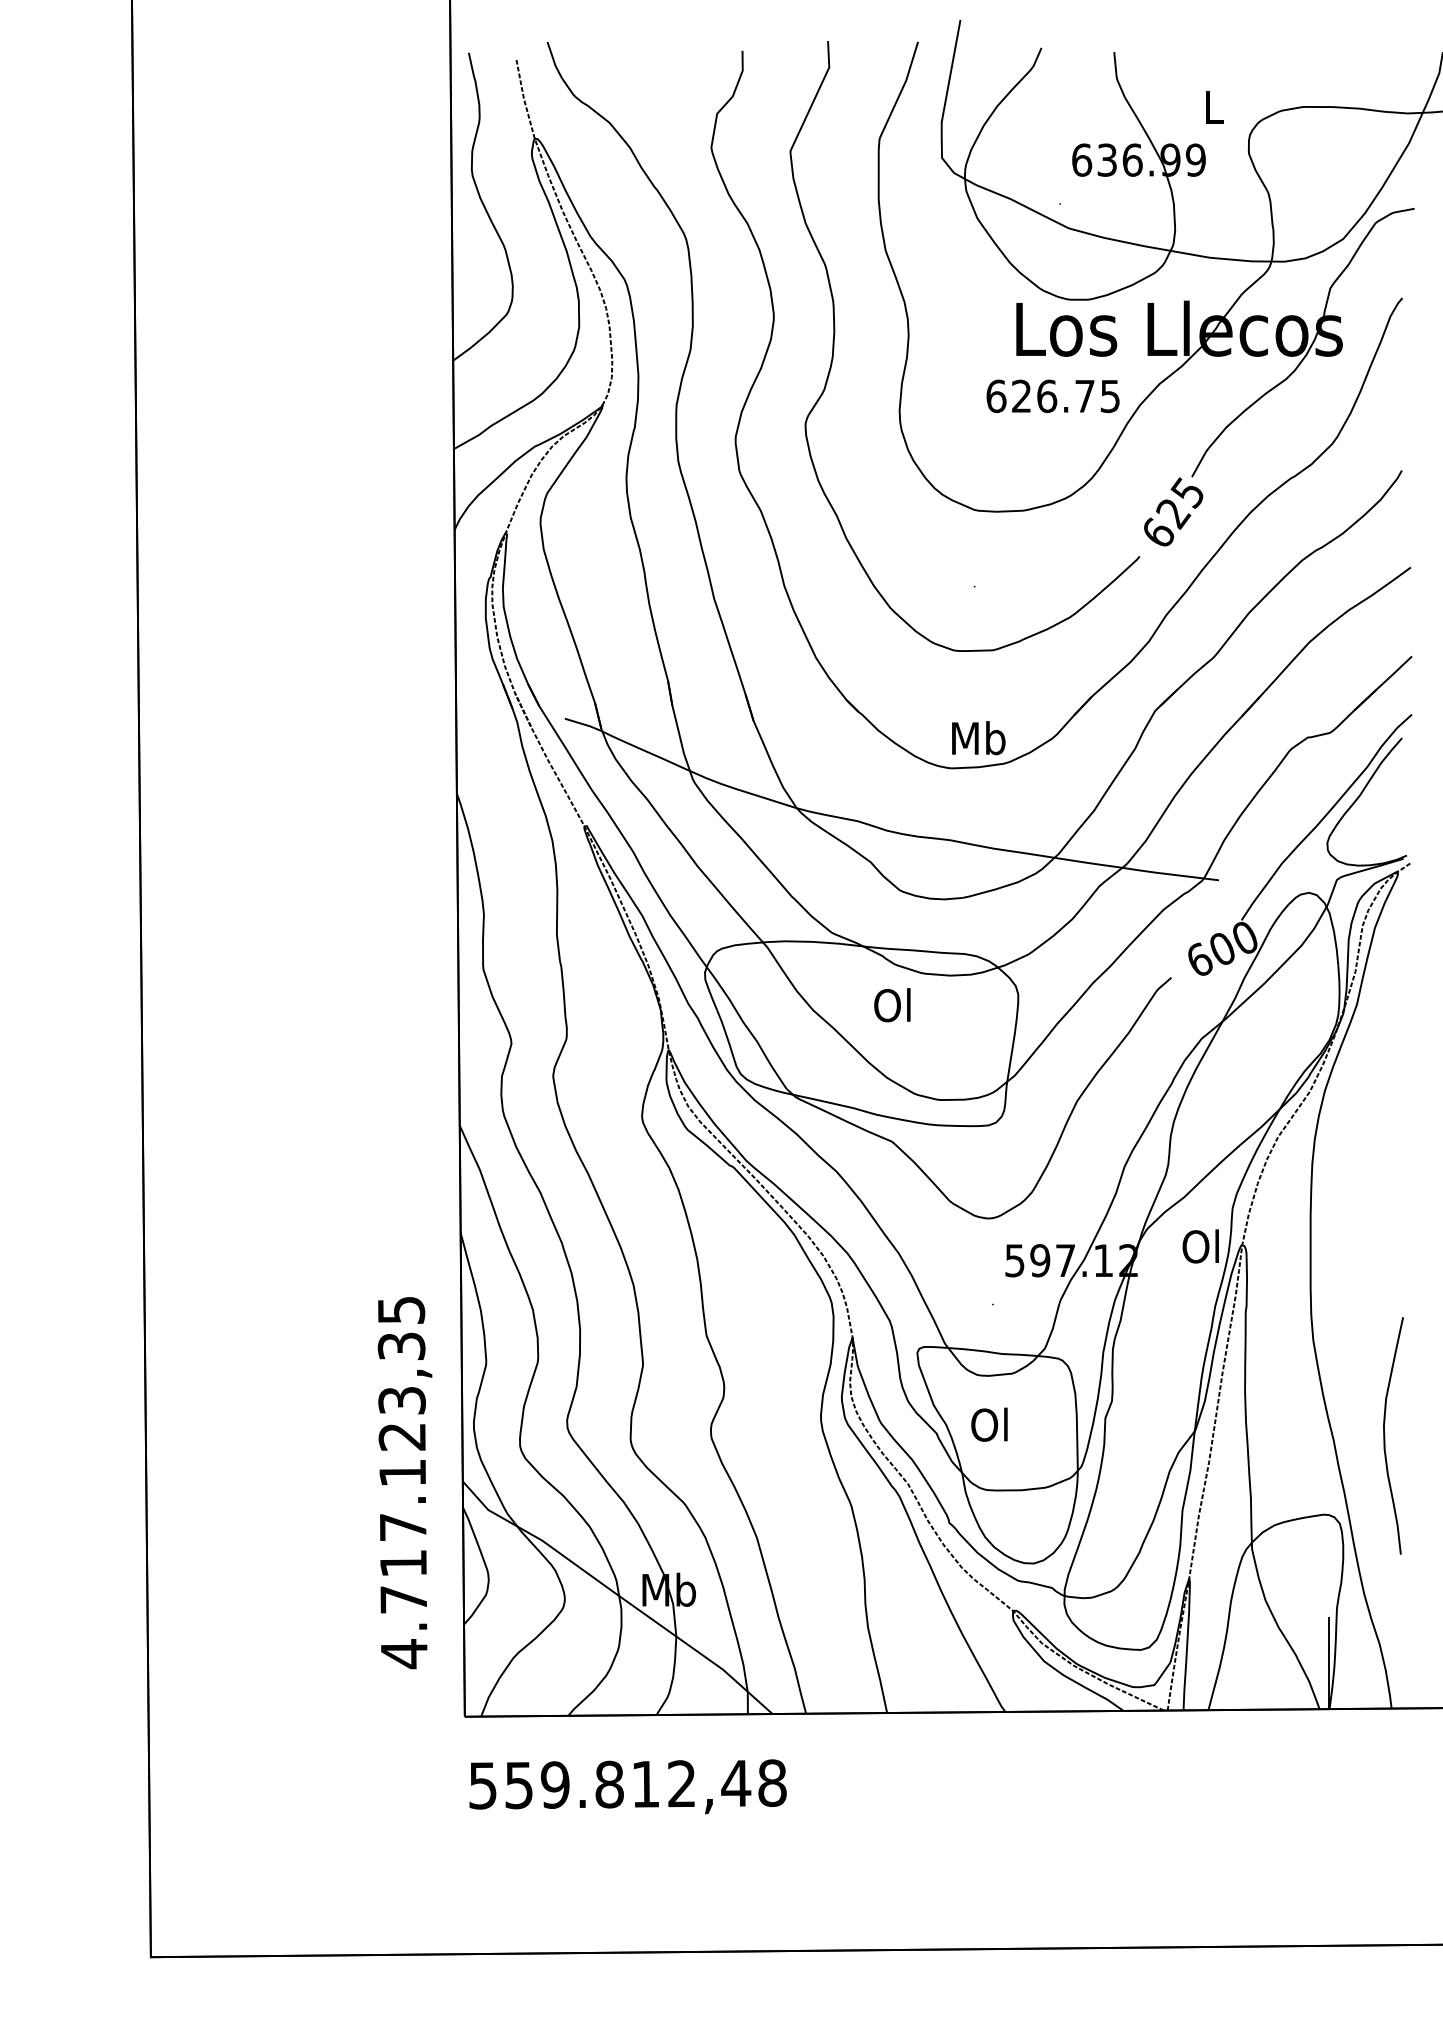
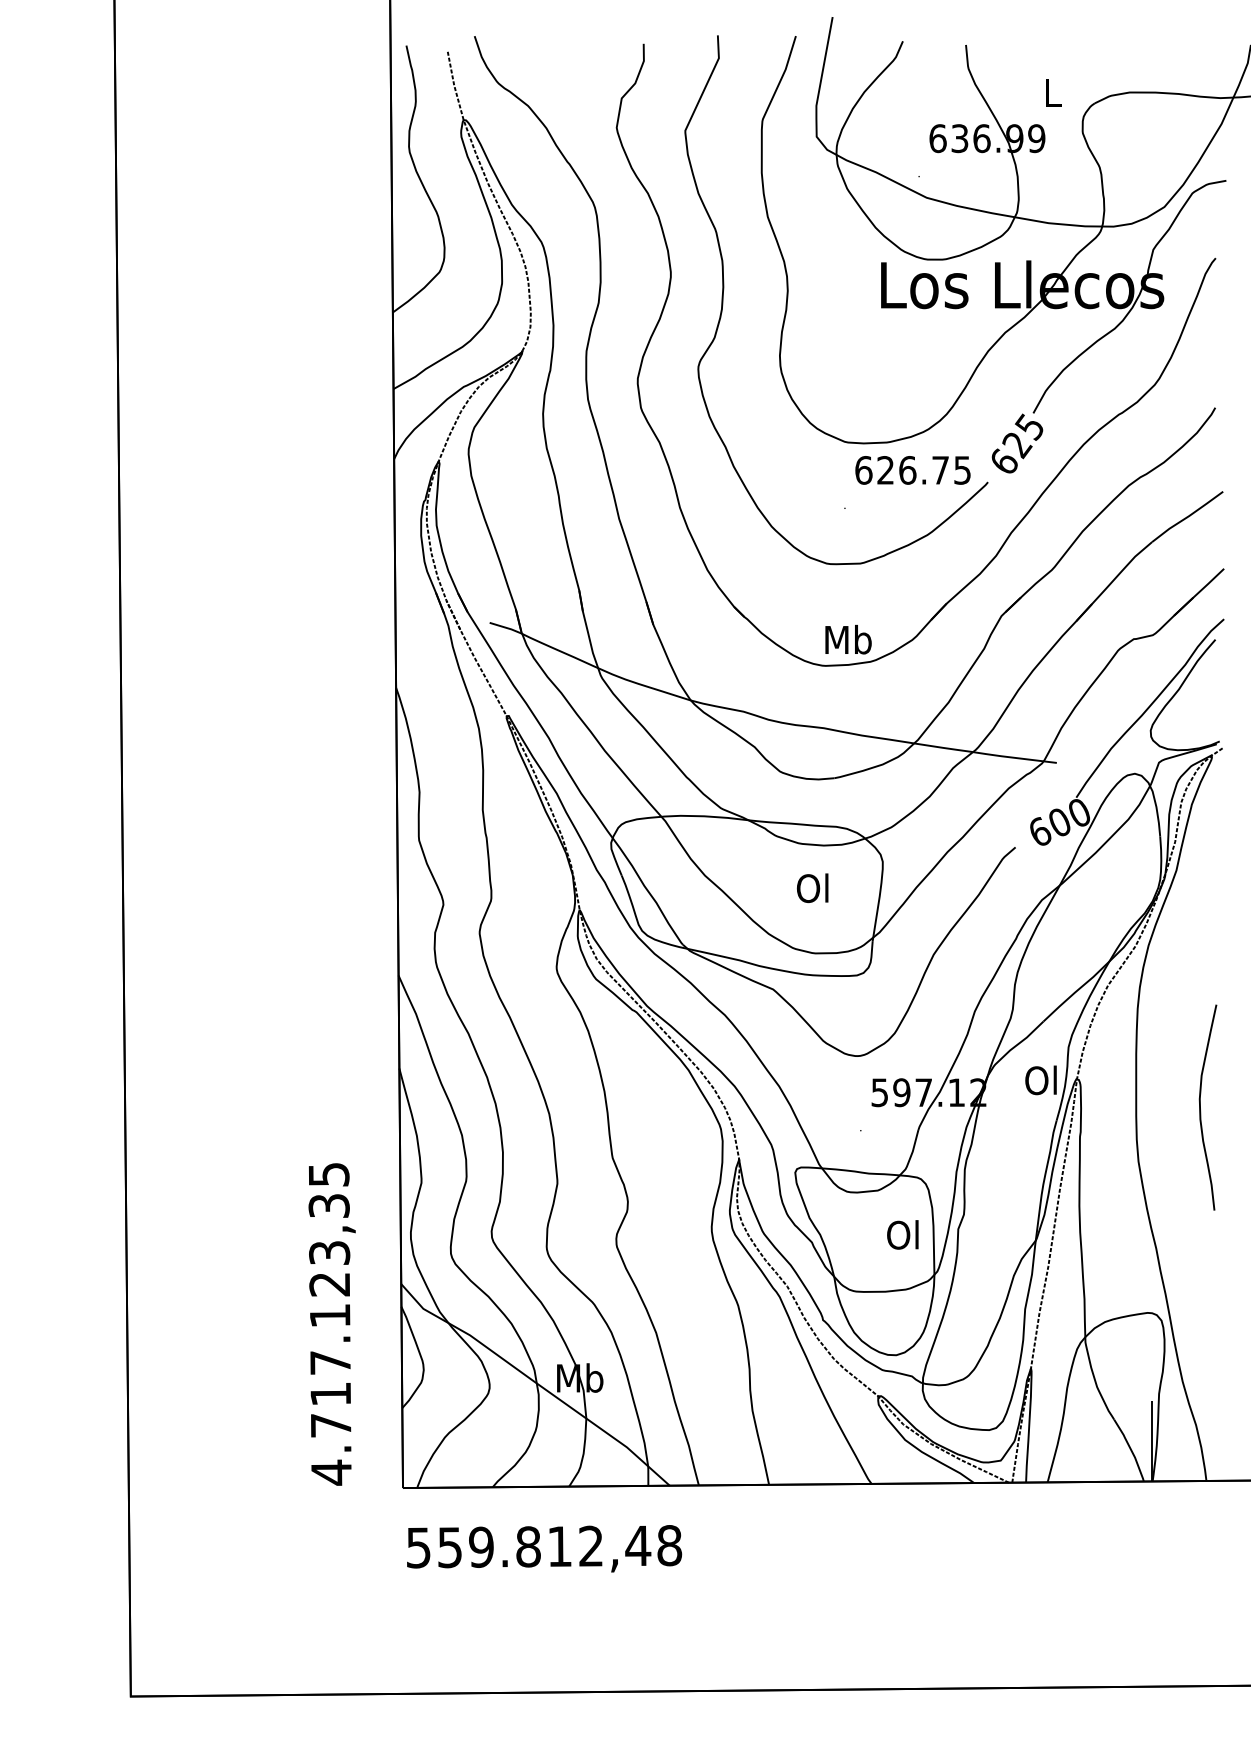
text: (1052, 396) -> (912, 470), moved
text: (892, 1005) -> (812, 888), moved
text: (989, 1424) -> (902, 1234), moved
curve: (1384, 1435) -> (1200, 1107), moved
text: (404, 1483) -> (331, 1324), moved

